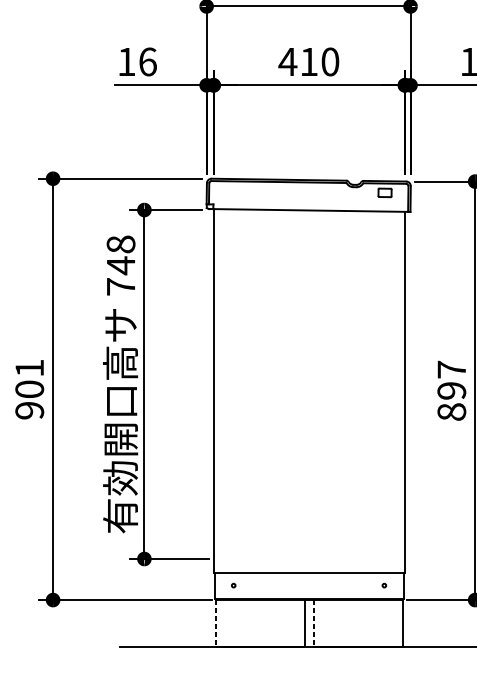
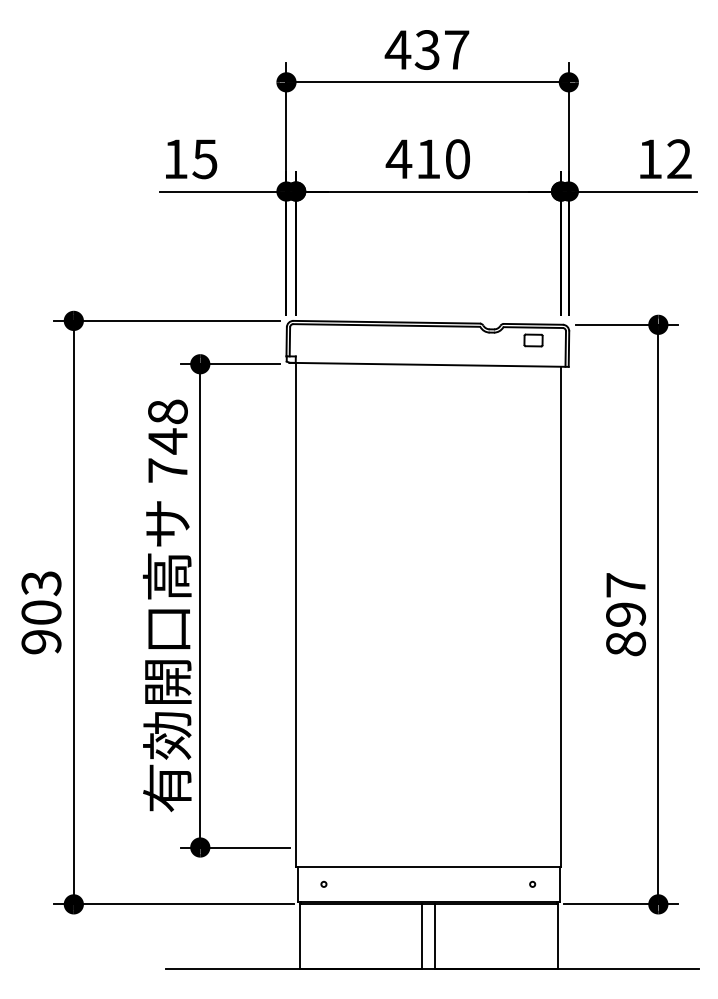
text: (147, 62) -> (204, 159), 16 -> 15
text: (29, 368) -> (41, 583), 901 -> 903
line: (216, 623) -> (299, 937), dashed -> solid
line: (314, 623) -> (435, 937), dashed -> solid

